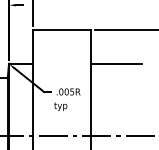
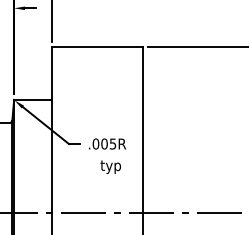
line: (116, 63) -> (182, 99), removed
text: (60, 106) -> (110, 166), moved

